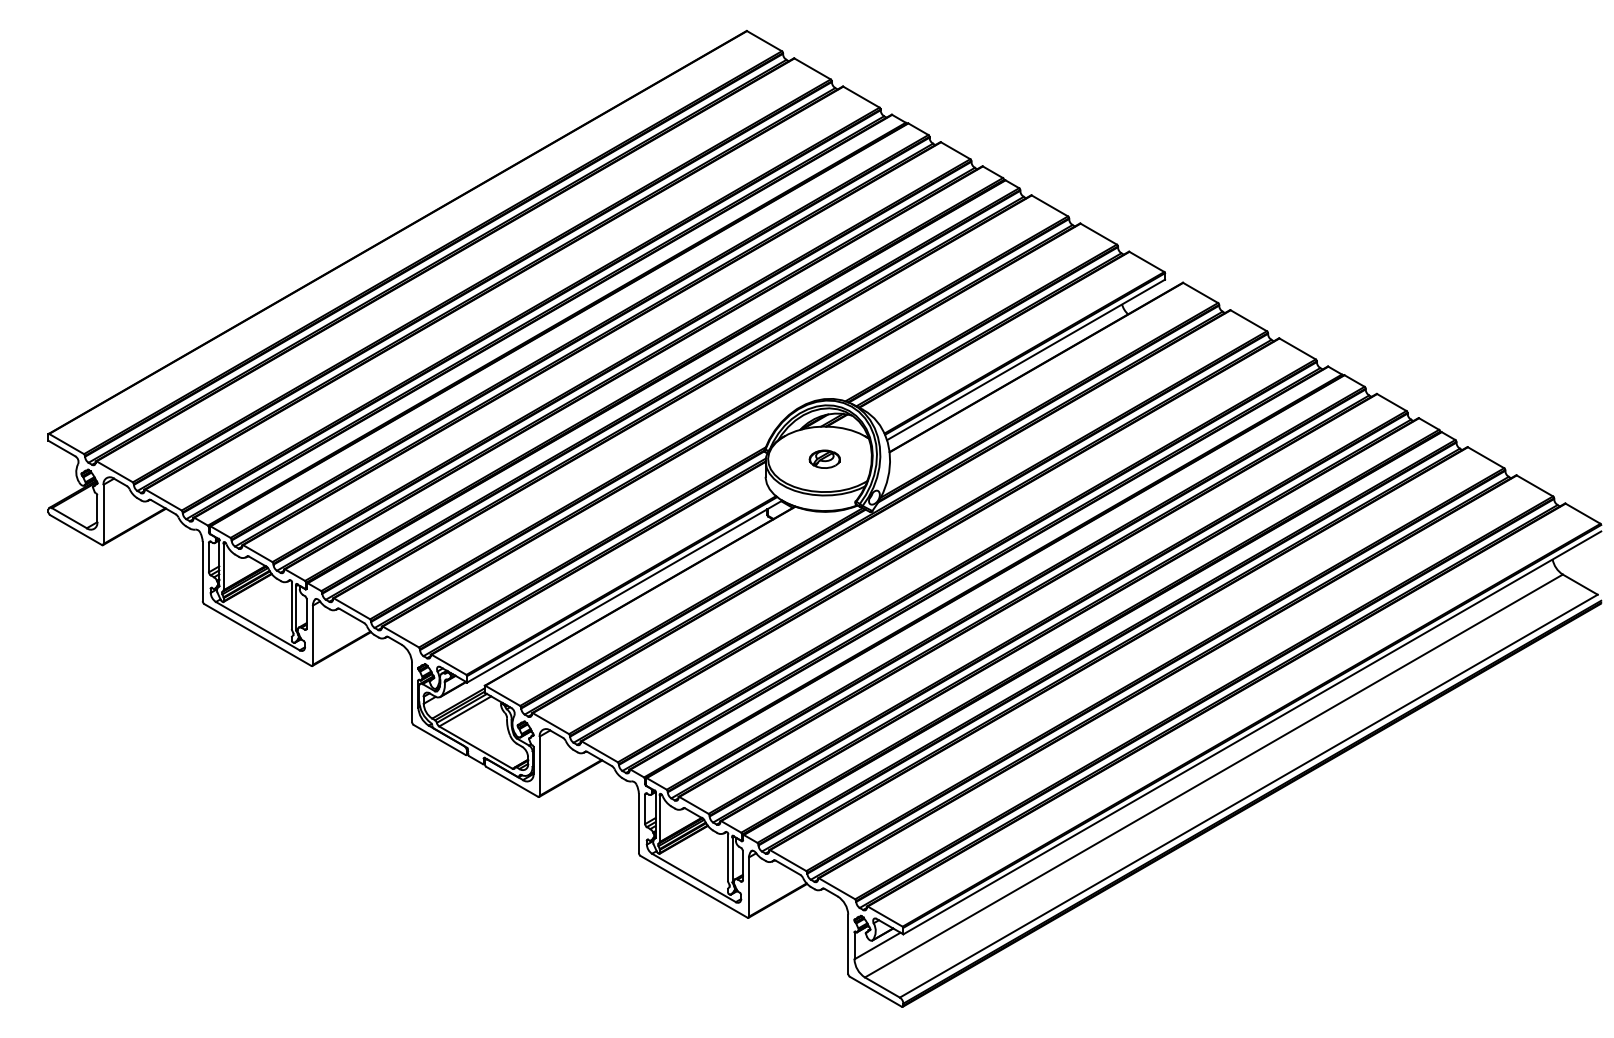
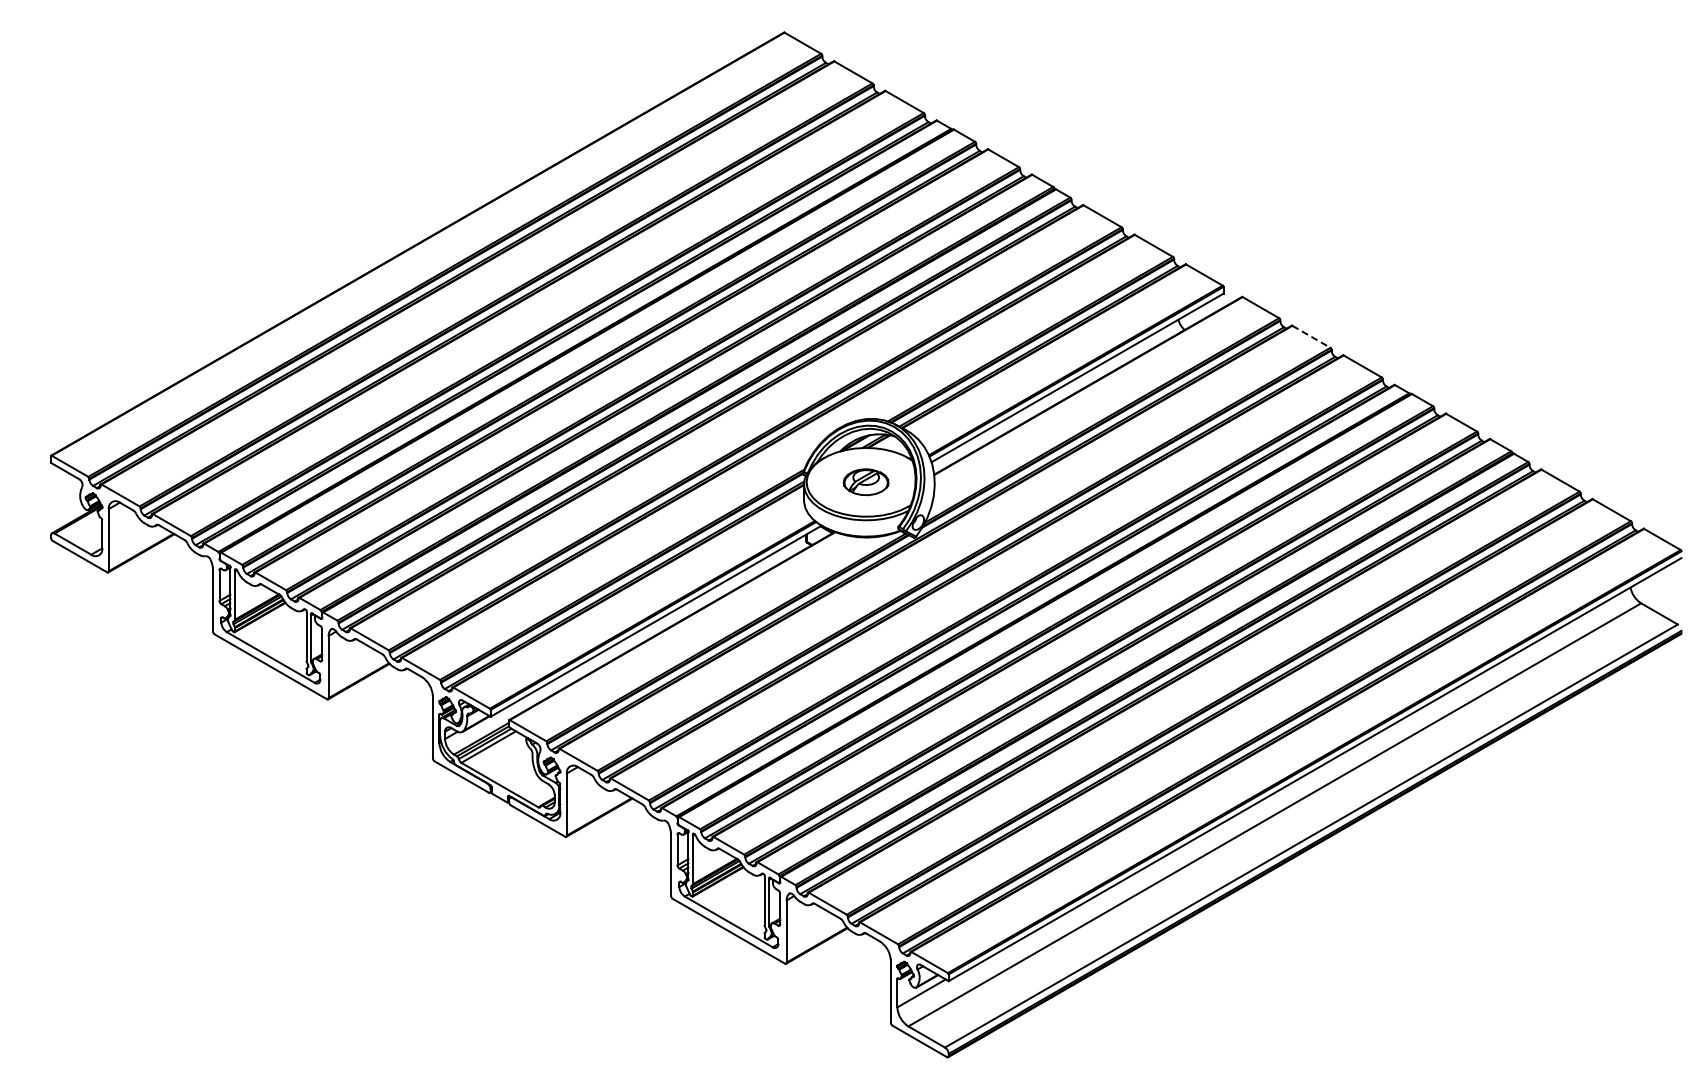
line: (1248, 321) -> (1311, 337), solid -> dashed
part: (825, 459) -> (866, 482), size x1.4

